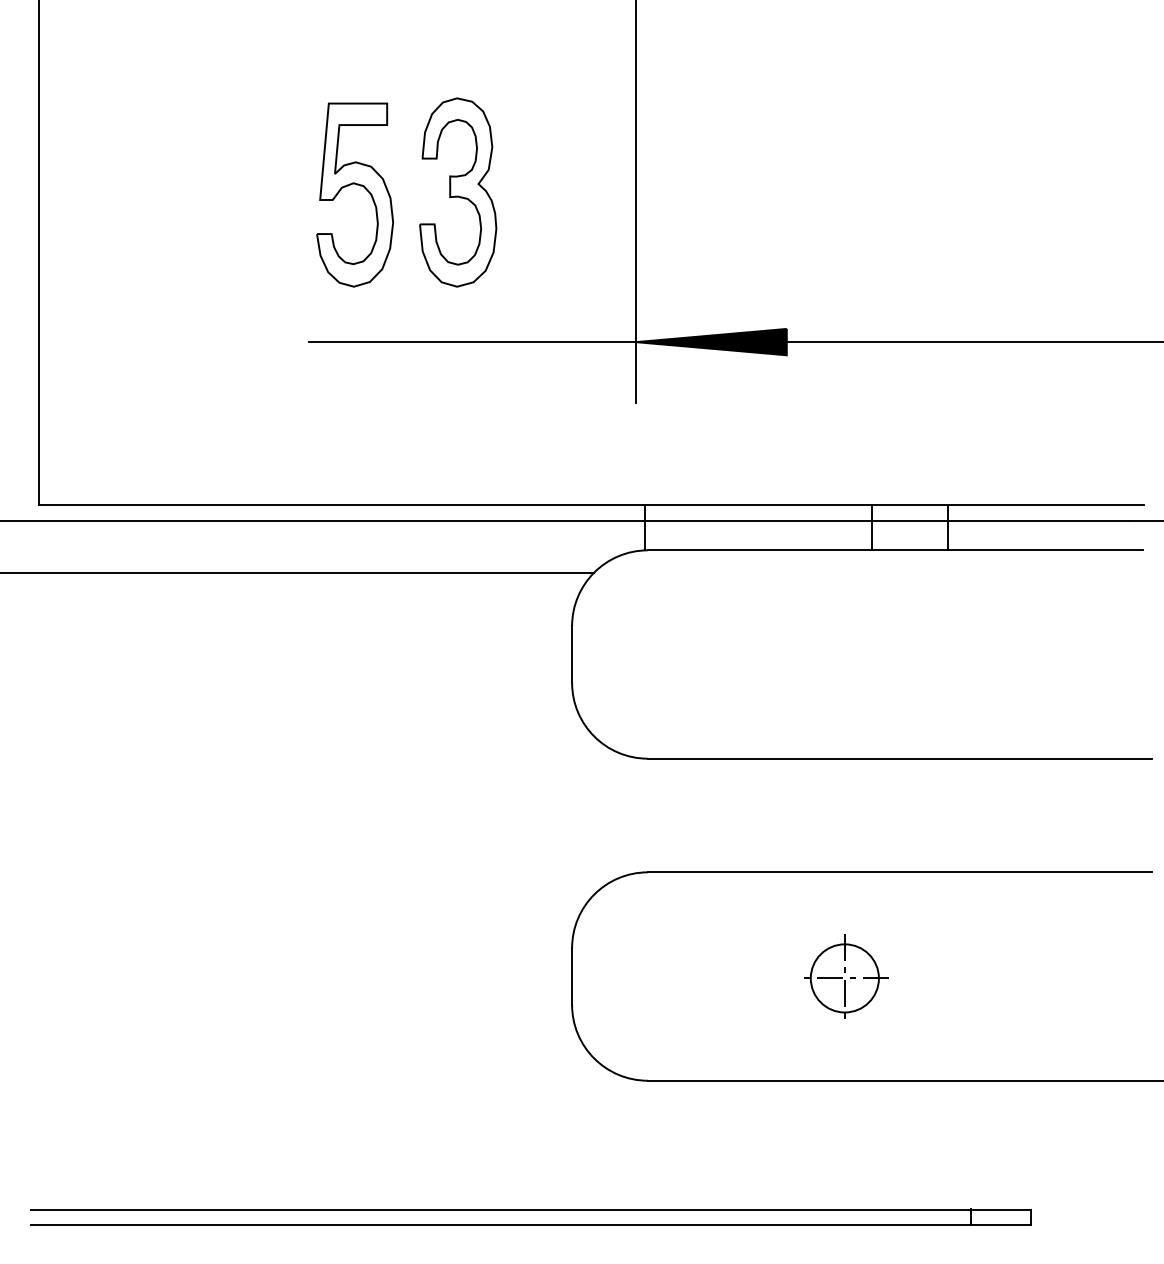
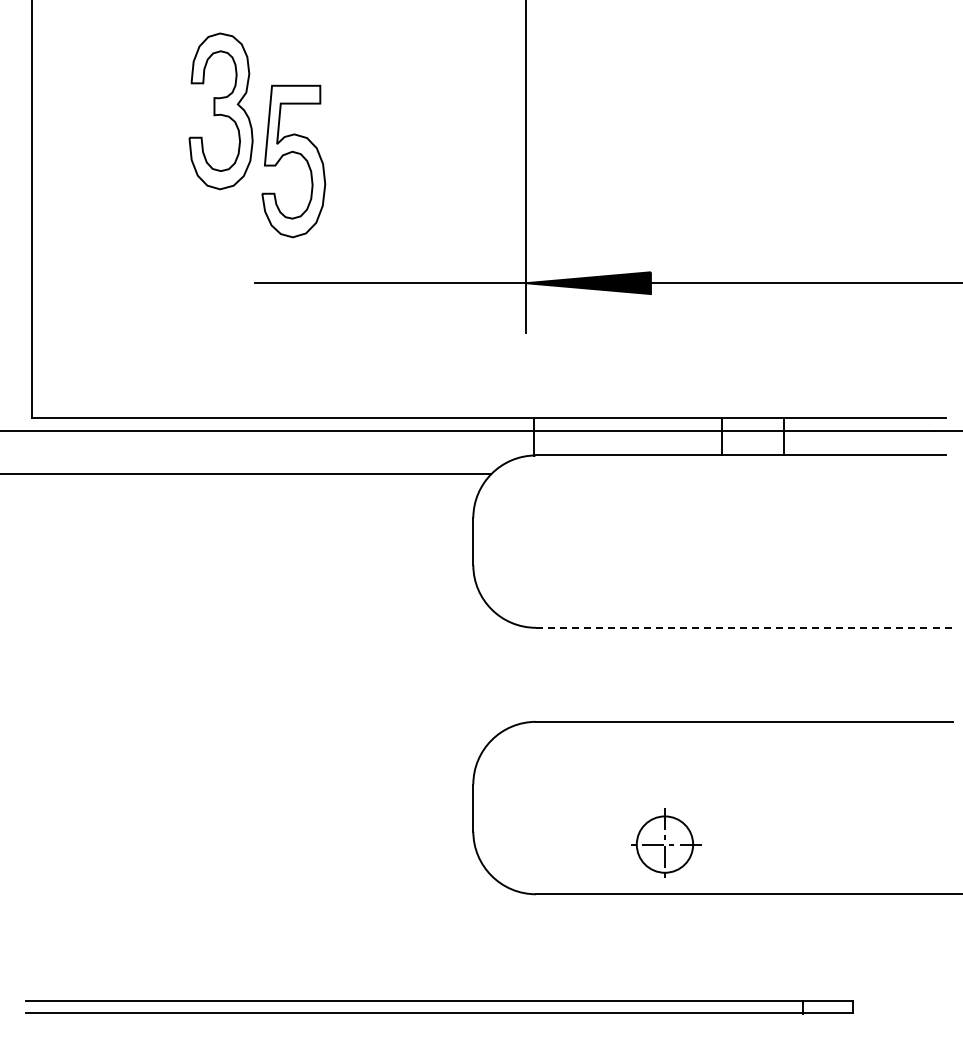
part: (457, 192) -> (220, 111), moved
line: (899, 758) -> (744, 627), solid -> dashed
part: (846, 975) -> (666, 842), moved

